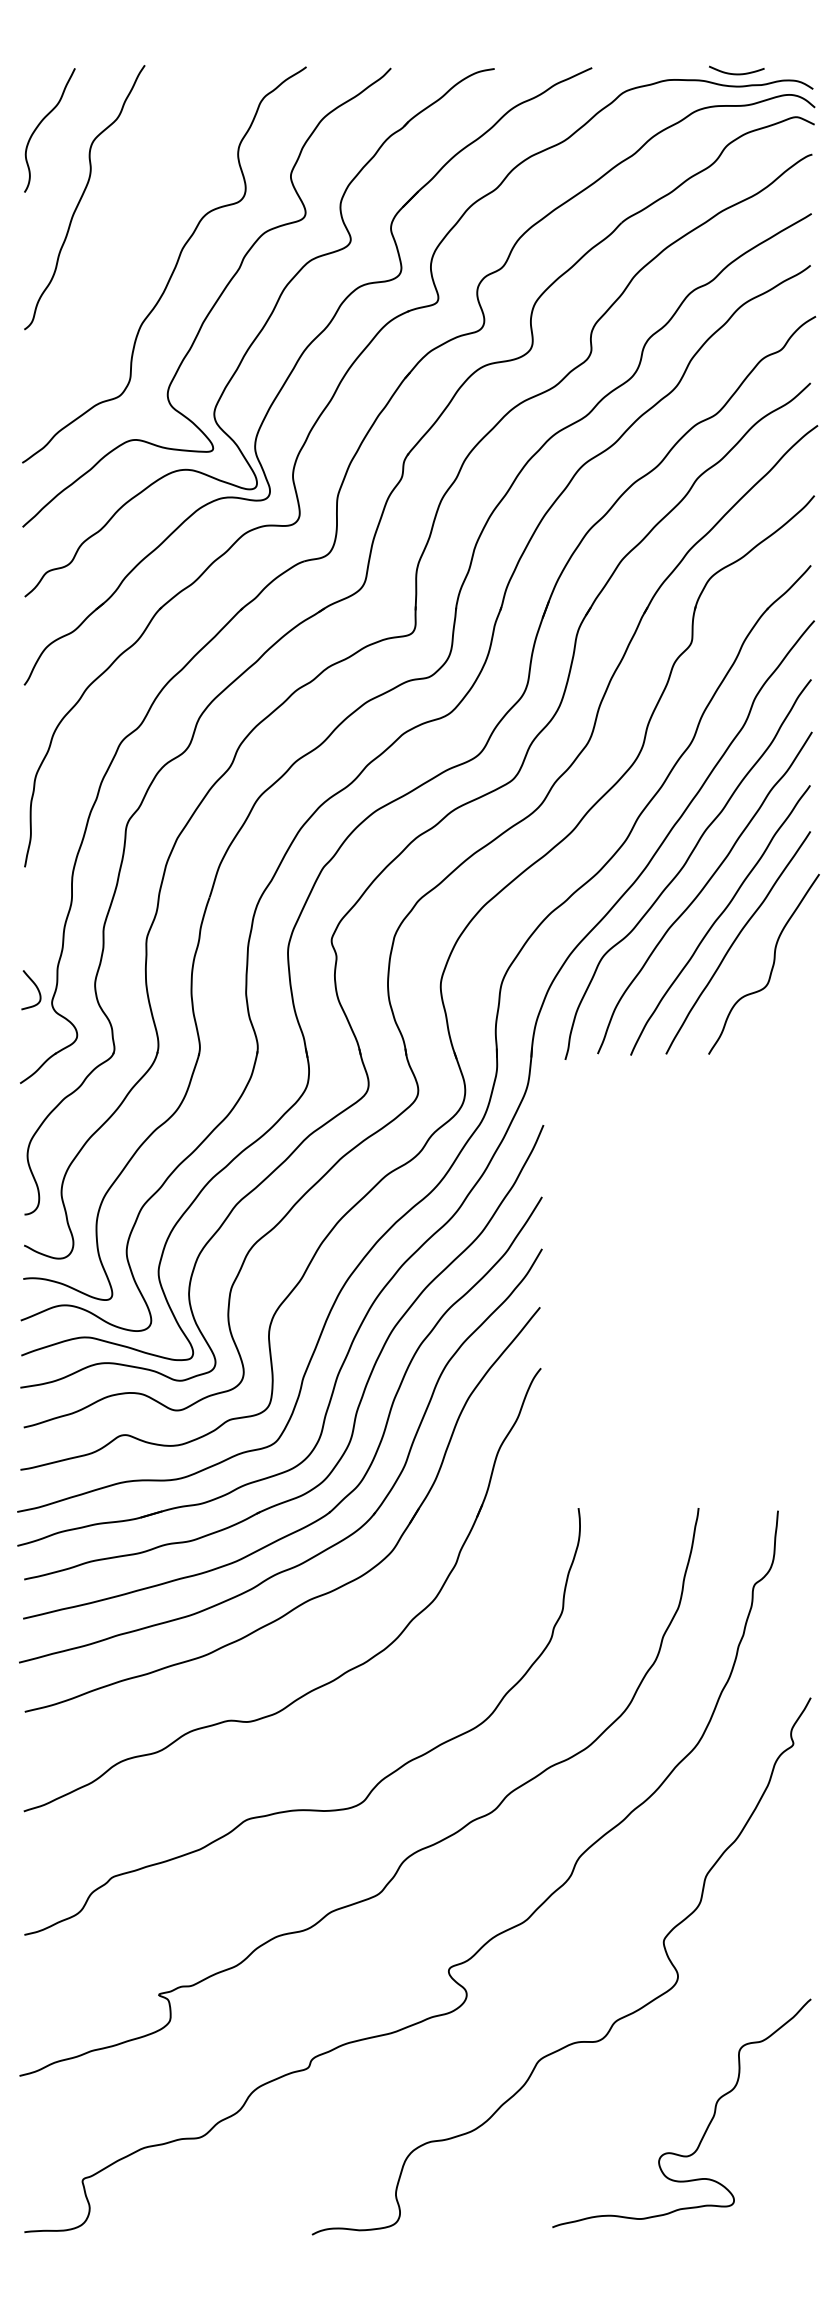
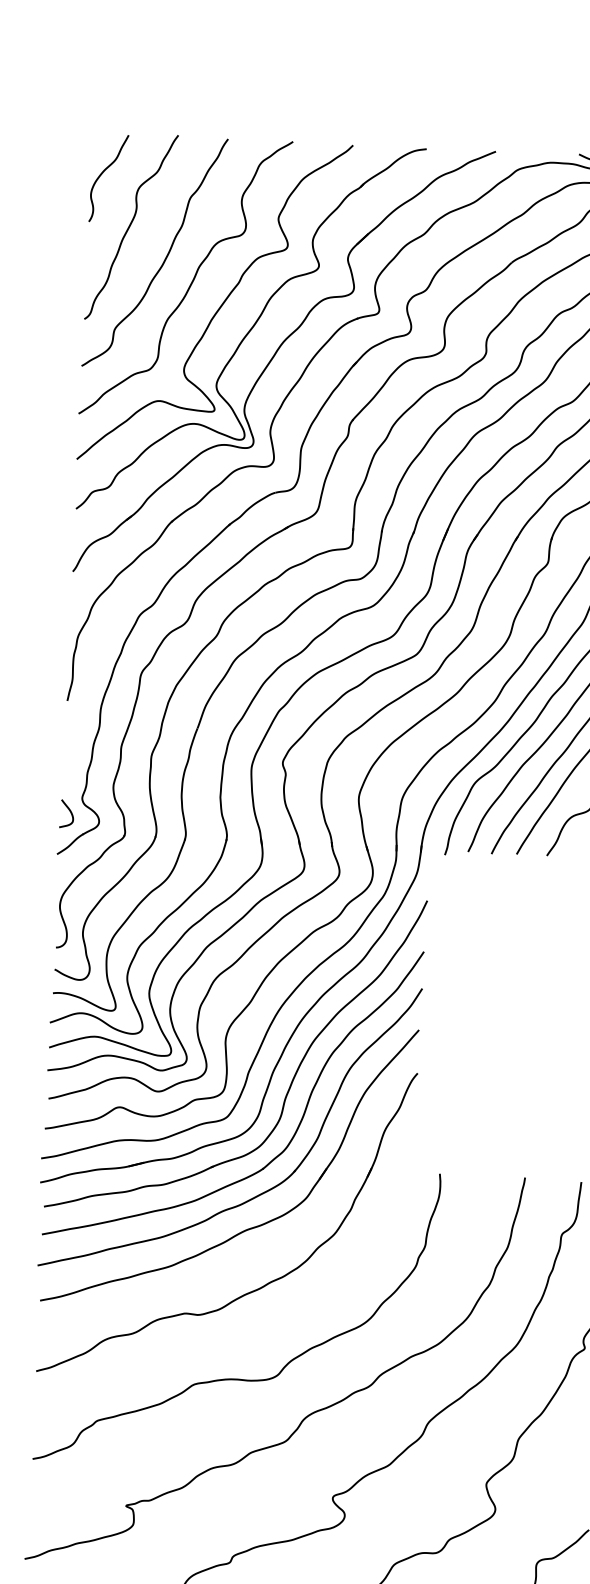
curve: (134, 238) -> (165, 257), added
curve: (36, 988) -> (70, 812), moved

